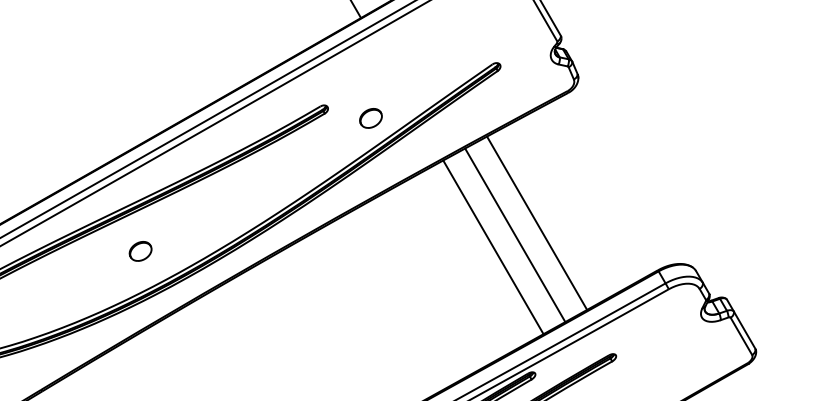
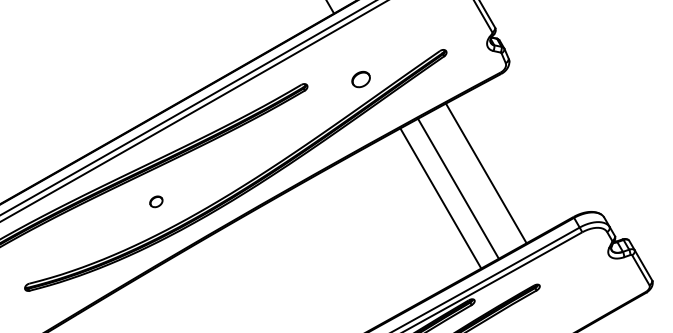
part: (370, 118) -> (360, 79), moved
line: (536, 223) -> (485, 173), moved
part: (140, 251) -> (156, 201), size x0.7

